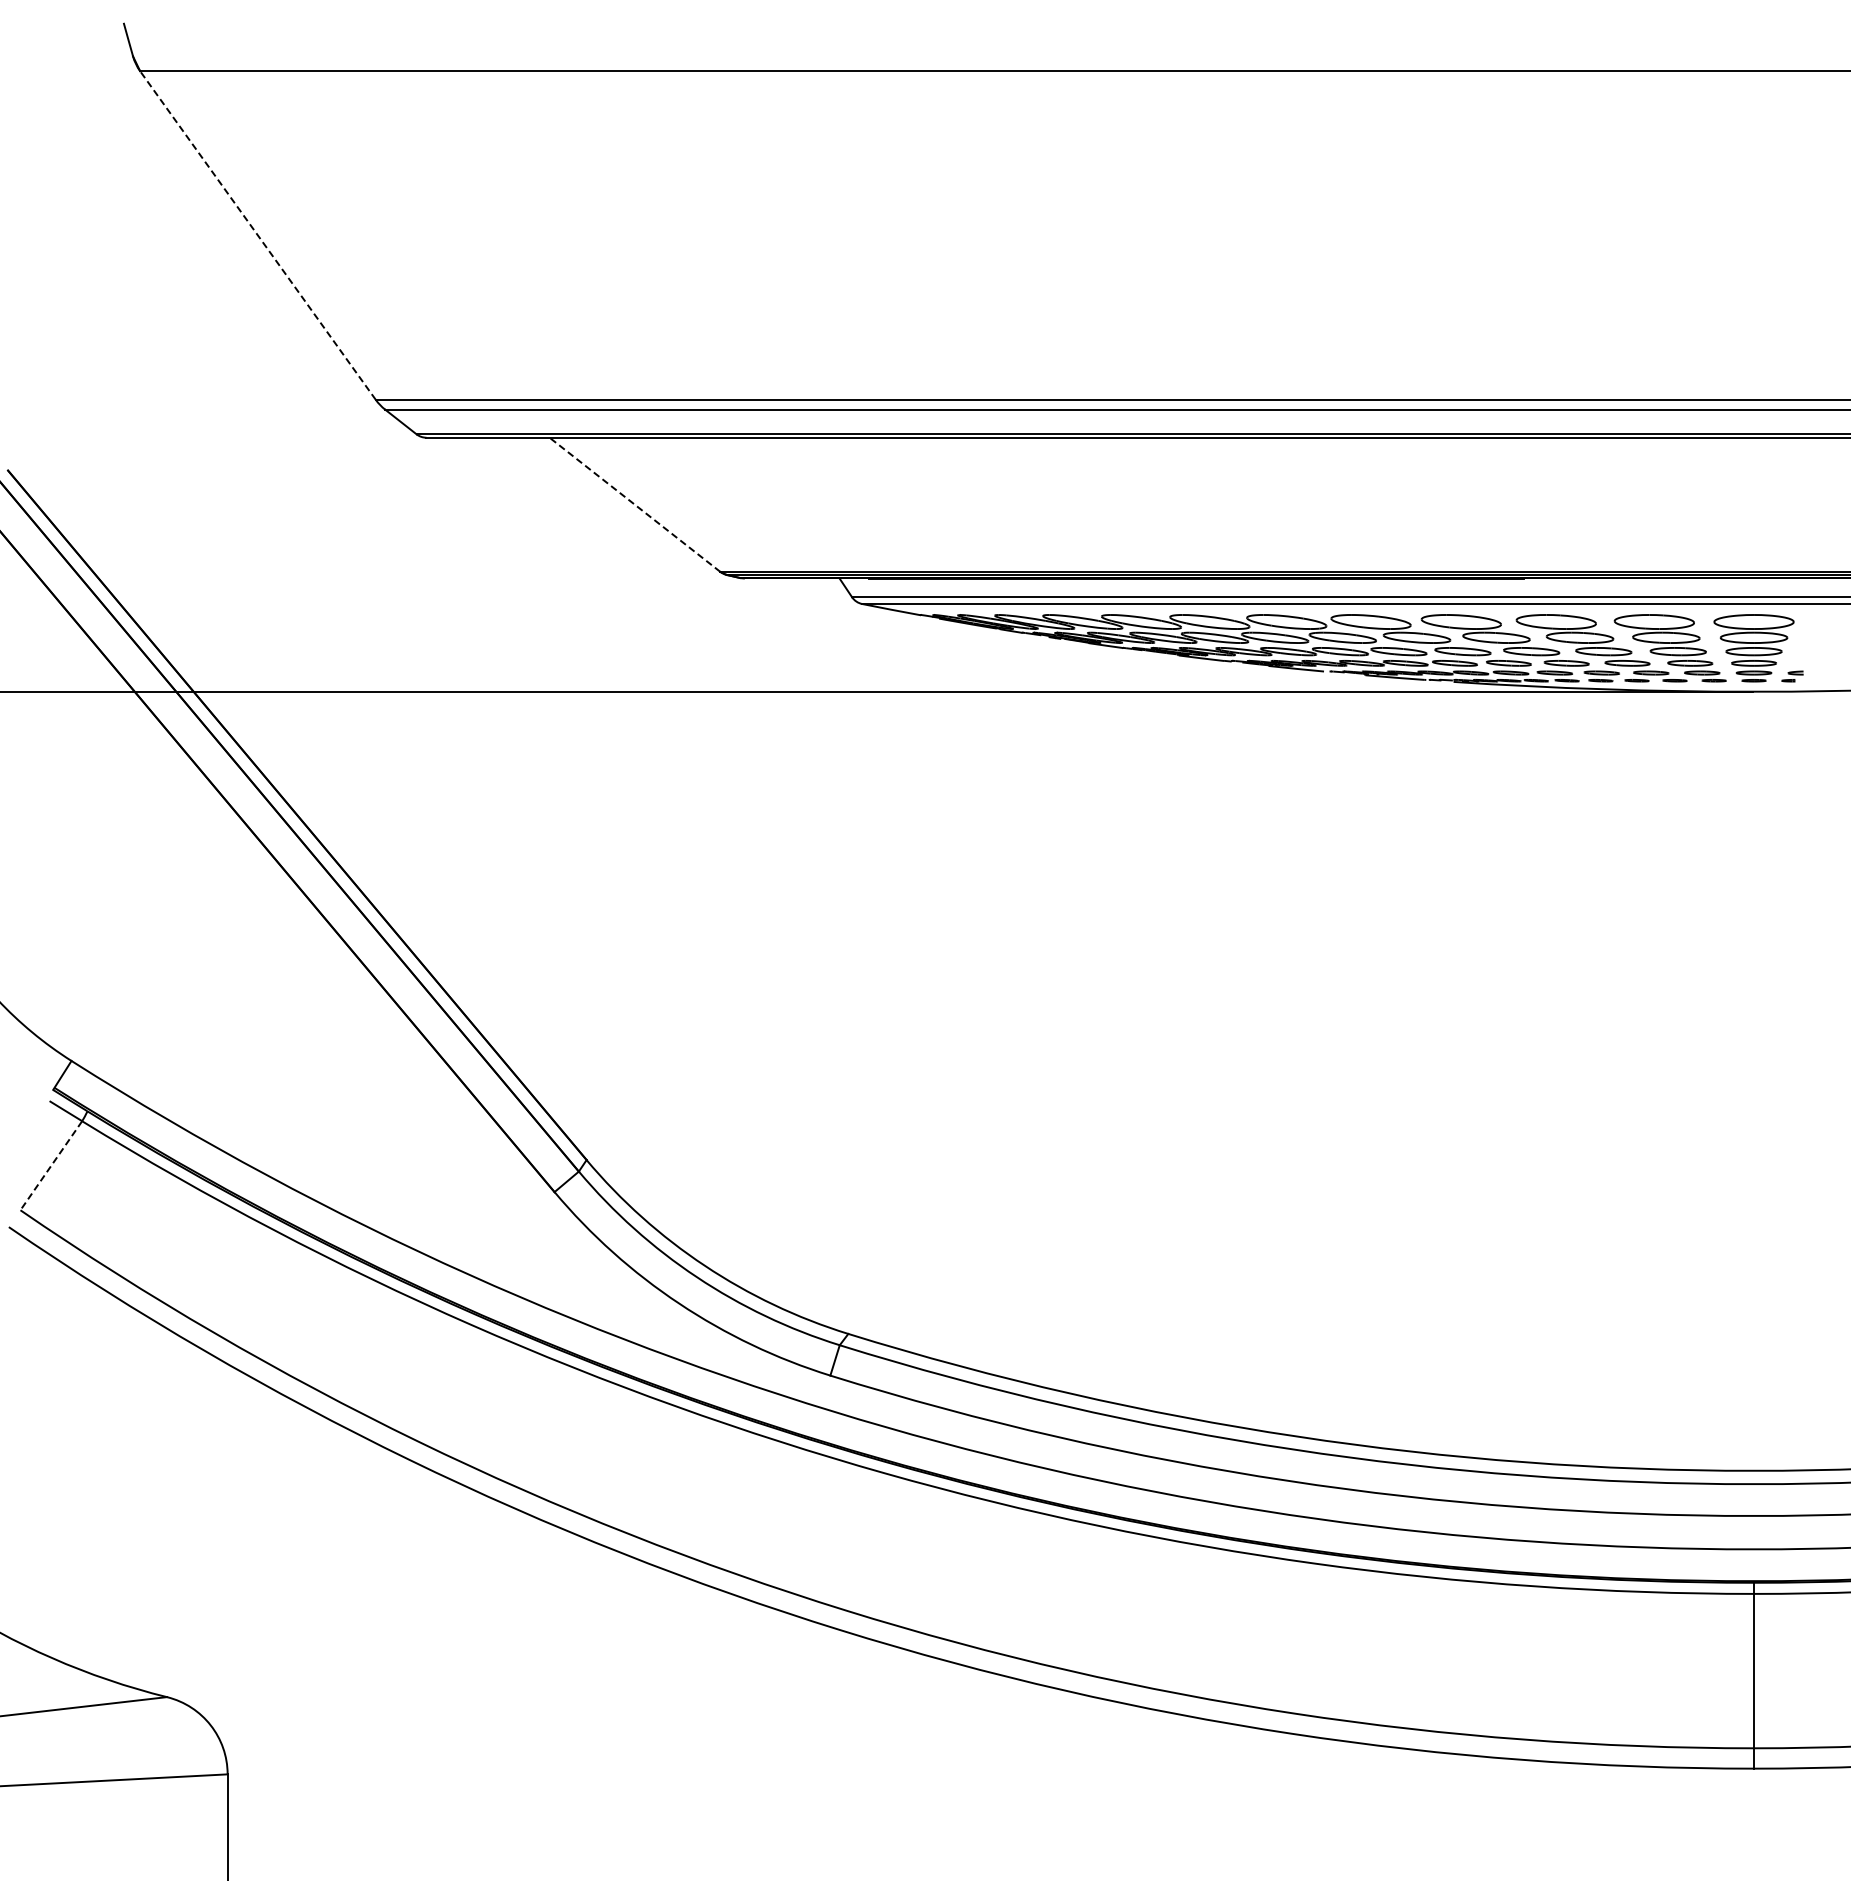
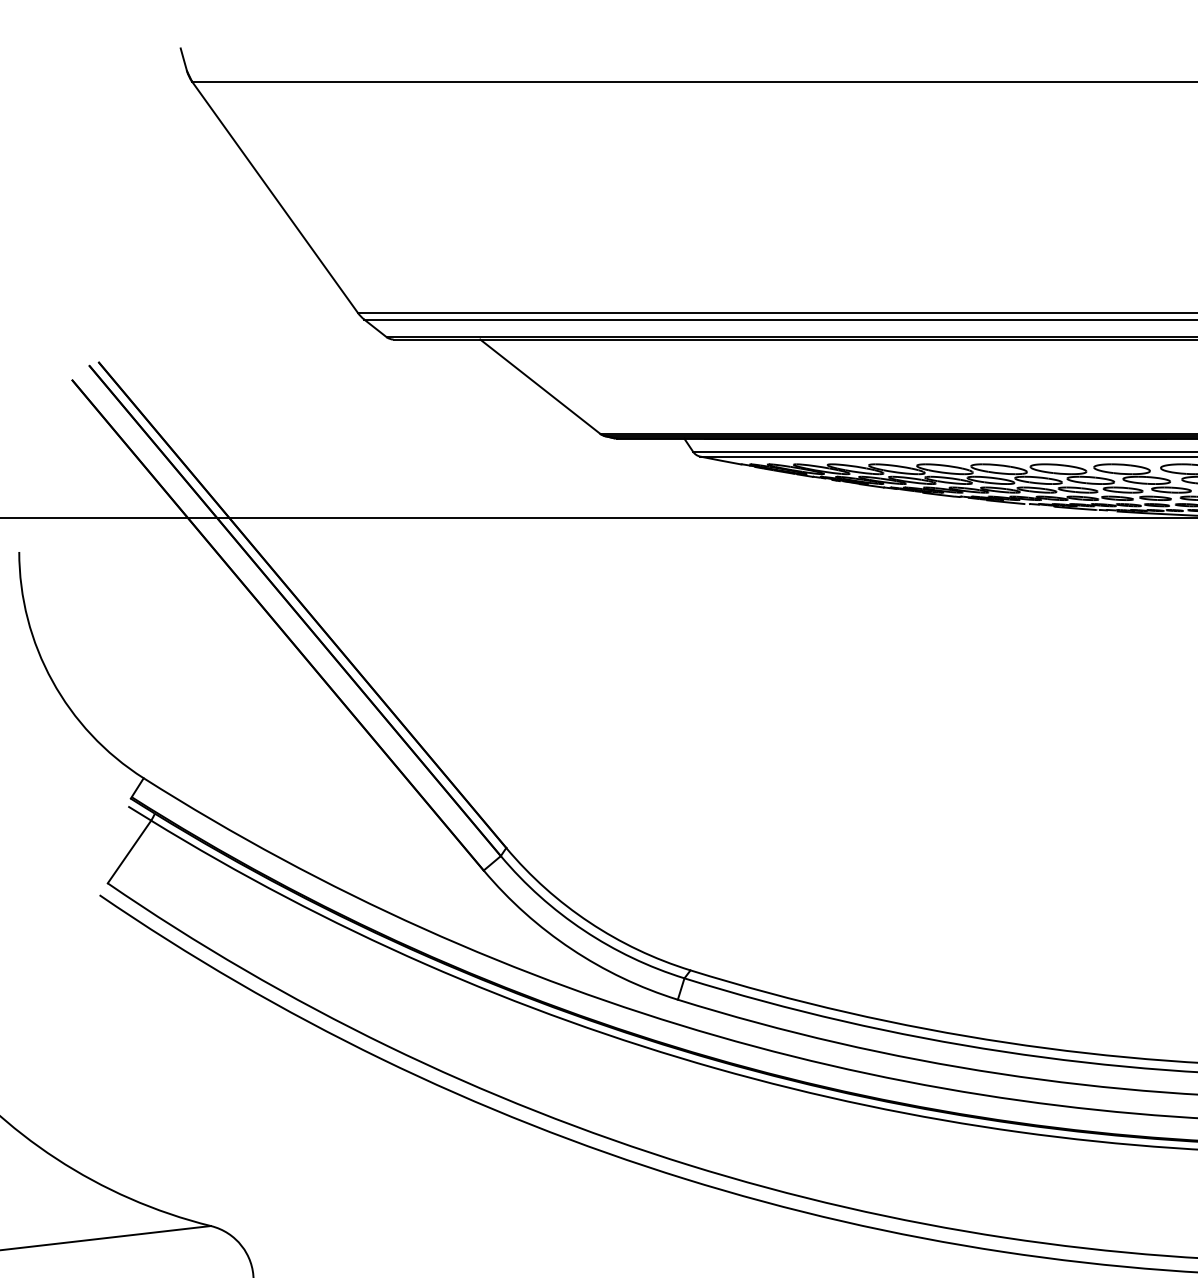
line: (257, 235) -> (274, 197), dashed -> solid
line: (635, 504) -> (540, 386), dashed -> solid
line: (51, 1166) -> (129, 852), dashed -> solid

